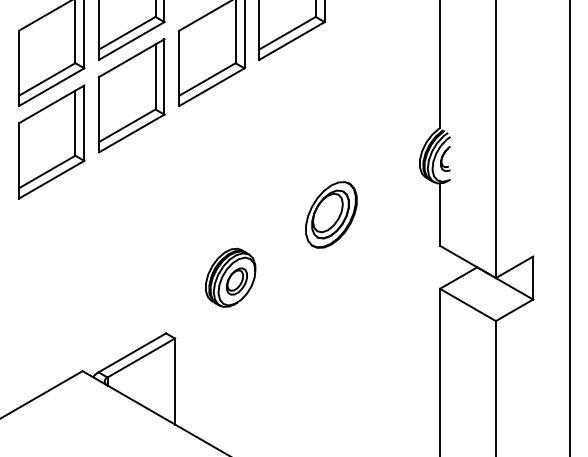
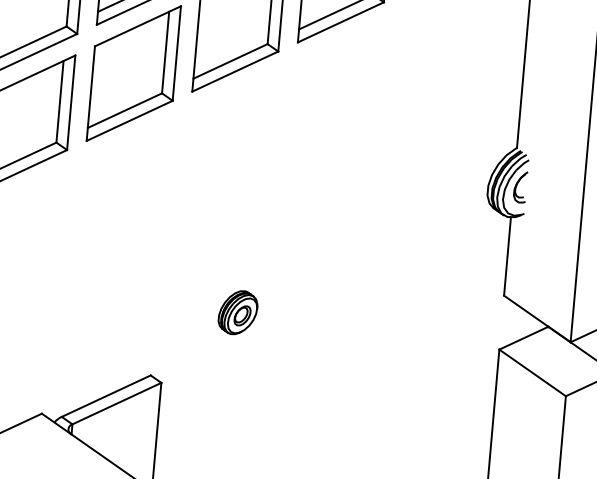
part: (331, 214) -> (371, 244), removed
part: (230, 277) -> (237, 312), size x0.6

